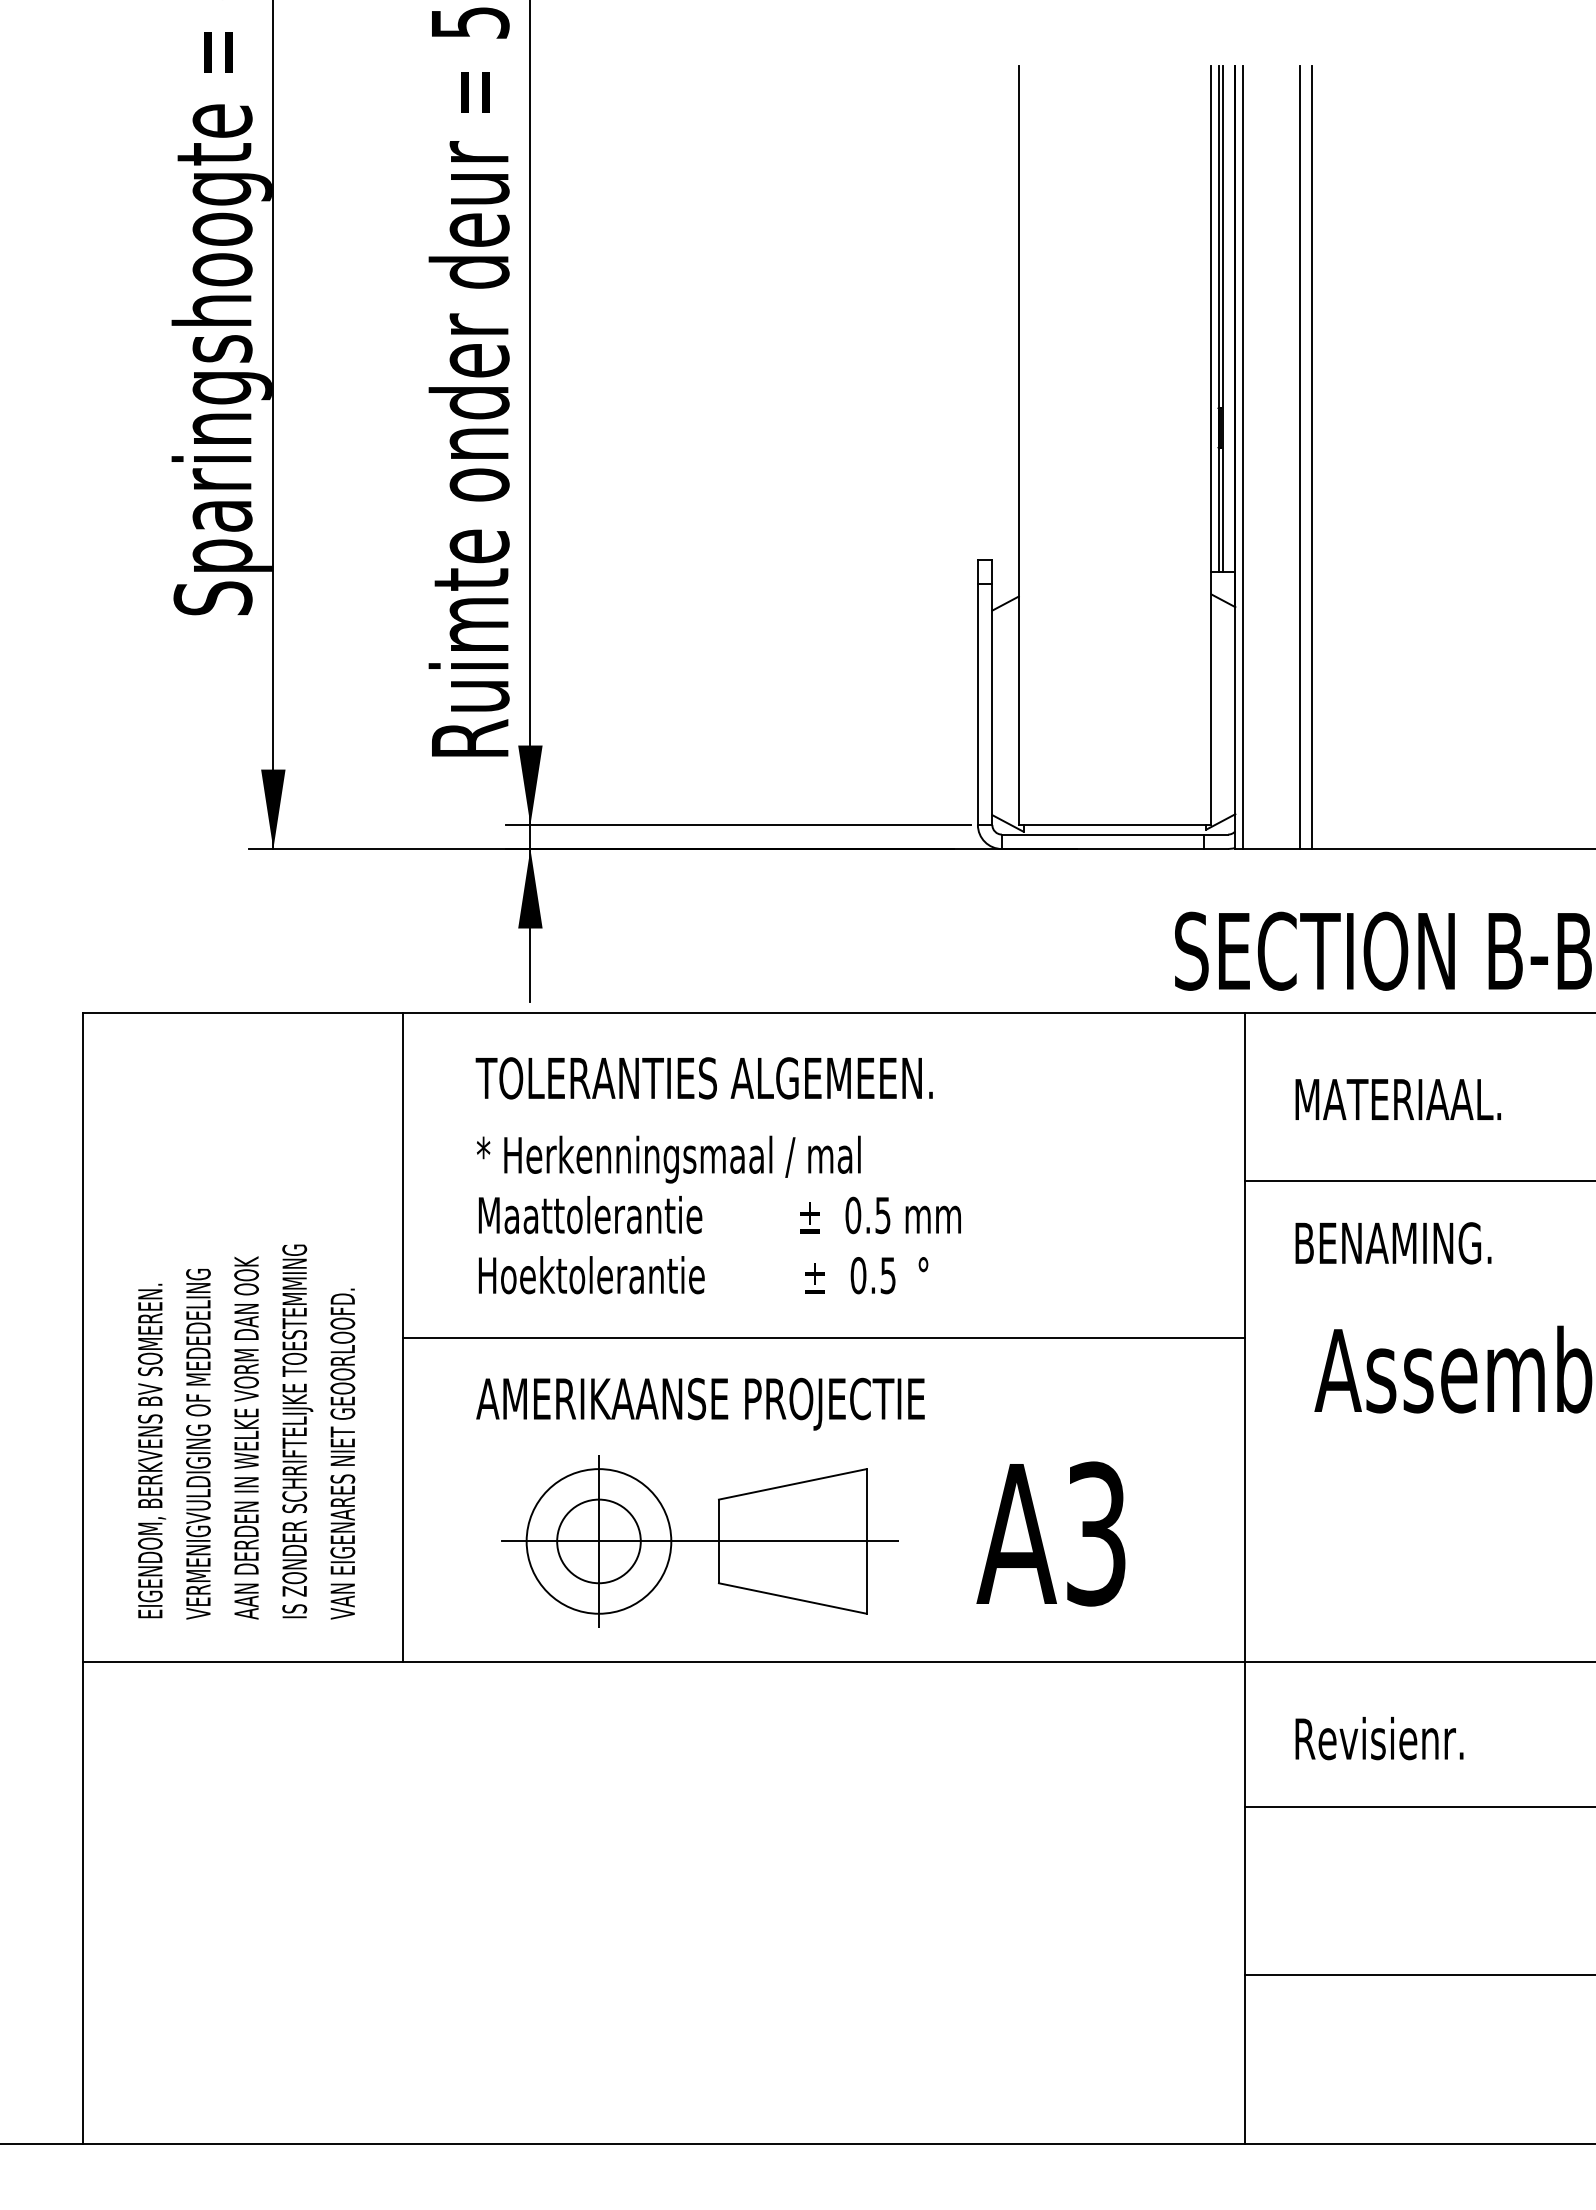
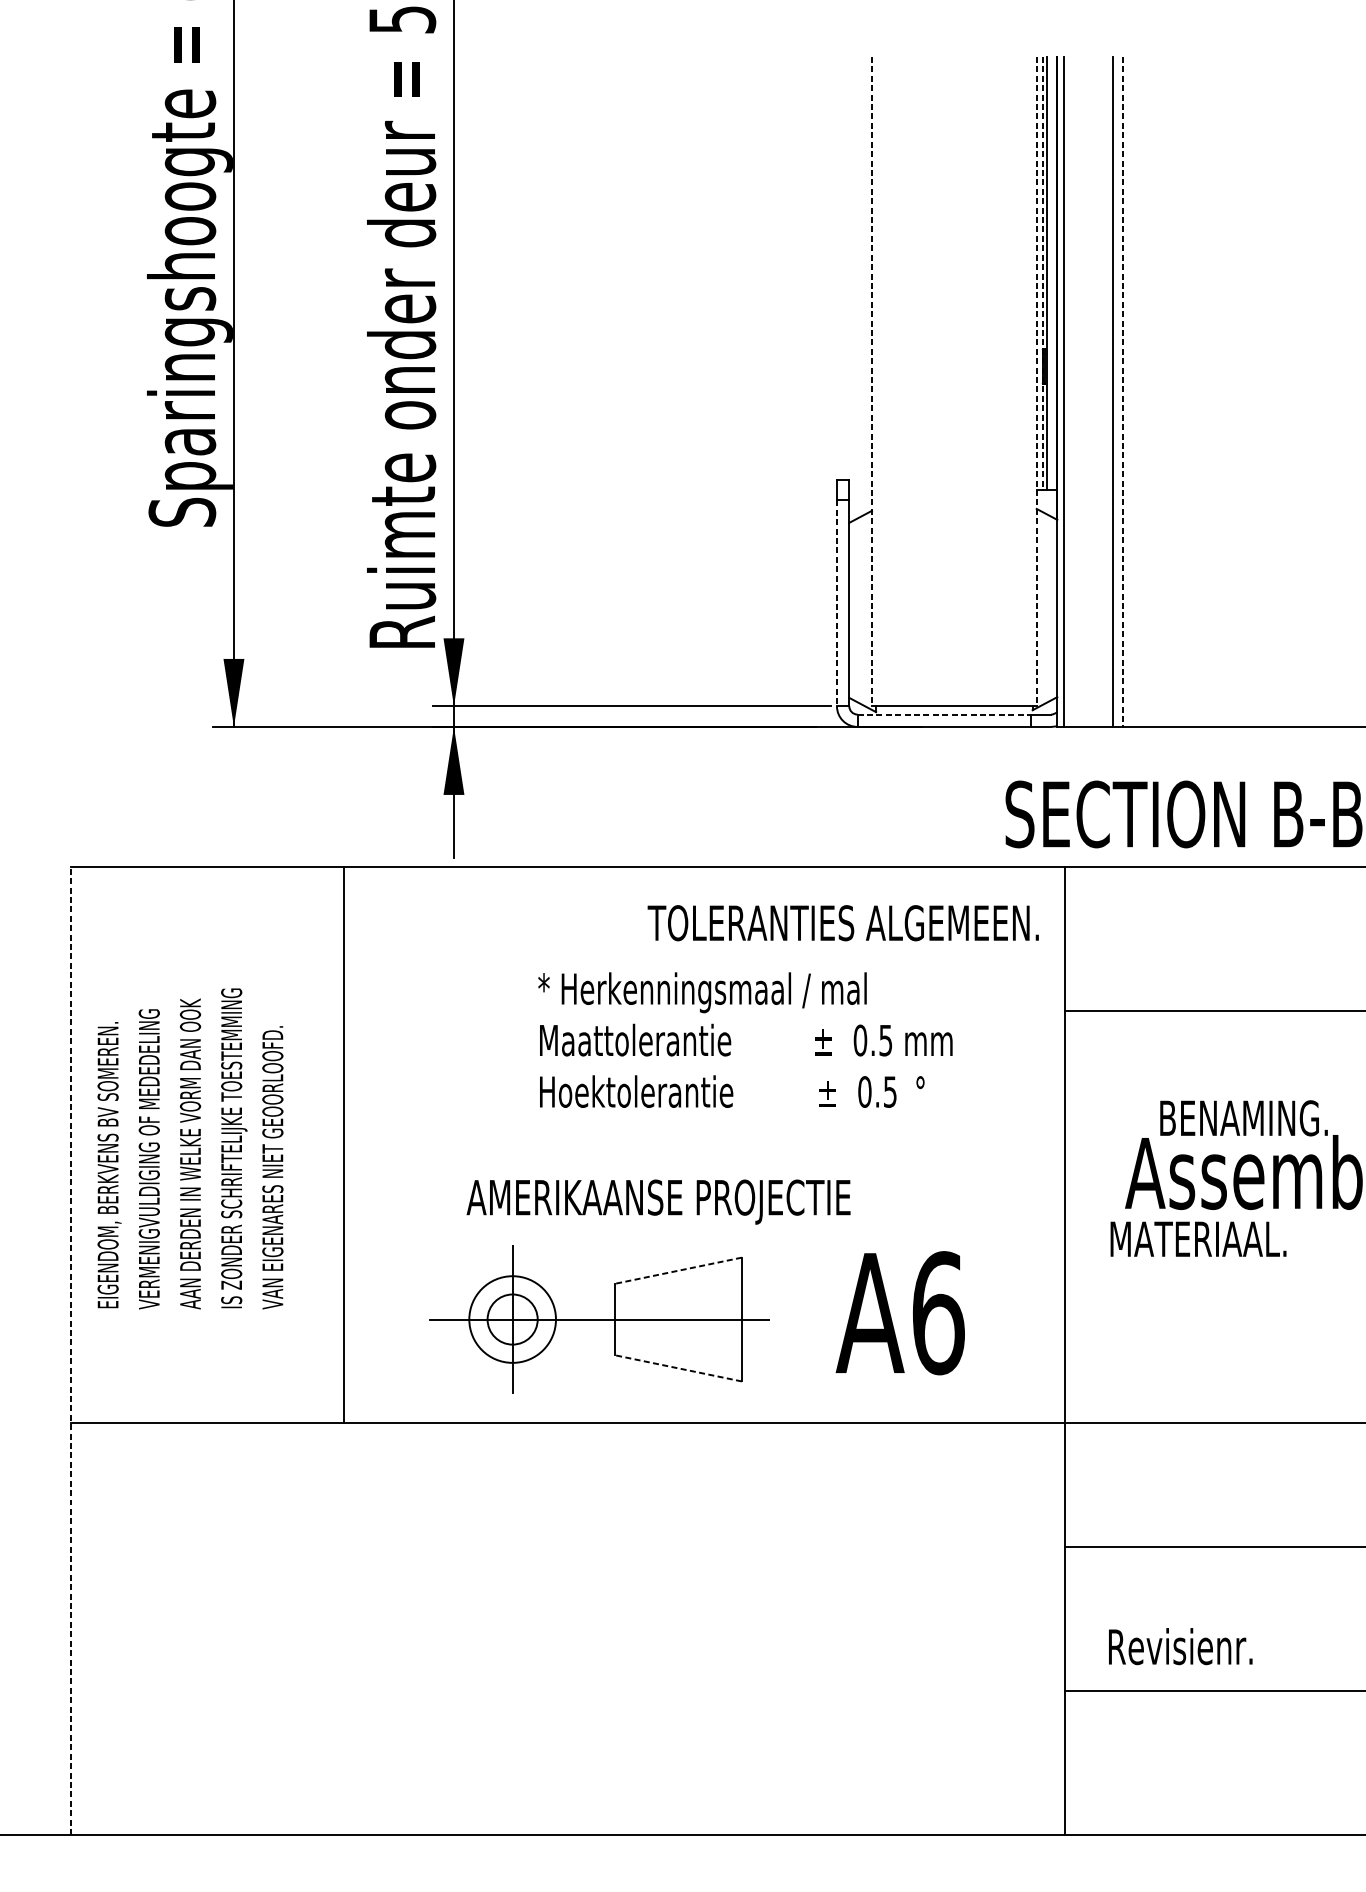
line: (1218, 319) -> (1042, 273), solid -> dashed
line: (1018, 446) -> (871, 382), solid -> dashed
line: (1211, 446) -> (1036, 382), solid -> dashed
line: (1312, 458) -> (1123, 392), solid -> dashed
line: (977, 705) -> (836, 604), solid -> dashed
line: (1103, 834) -> (944, 714), solid -> dashed
text: (703, 1078) -> (842, 923), moved
text: (1397, 1099) -> (1197, 1239), moved
text: (718, 1214) -> (745, 1039), moved
text: (1393, 1243) -> (1244, 1118), moved
line: (823, 1337) -> (704, 1144), removed
text: (700, 1403) -> (658, 1201), moved
text: (246, 1431) -> (190, 1148), moved
line: (792, 1484) -> (678, 1270), solid -> dashed
text: (1096, 1533) -> (938, 1312), A3 -> A6
circle: (598, 1541) -> (512, 1319), size x0.7
circle: (598, 1541) -> (512, 1319), size x0.7
line: (82, 1577) -> (70, 1350), solid -> dashed
line: (792, 1598) -> (678, 1368), solid -> dashed
text: (1379, 1738) -> (1180, 1646), moved

